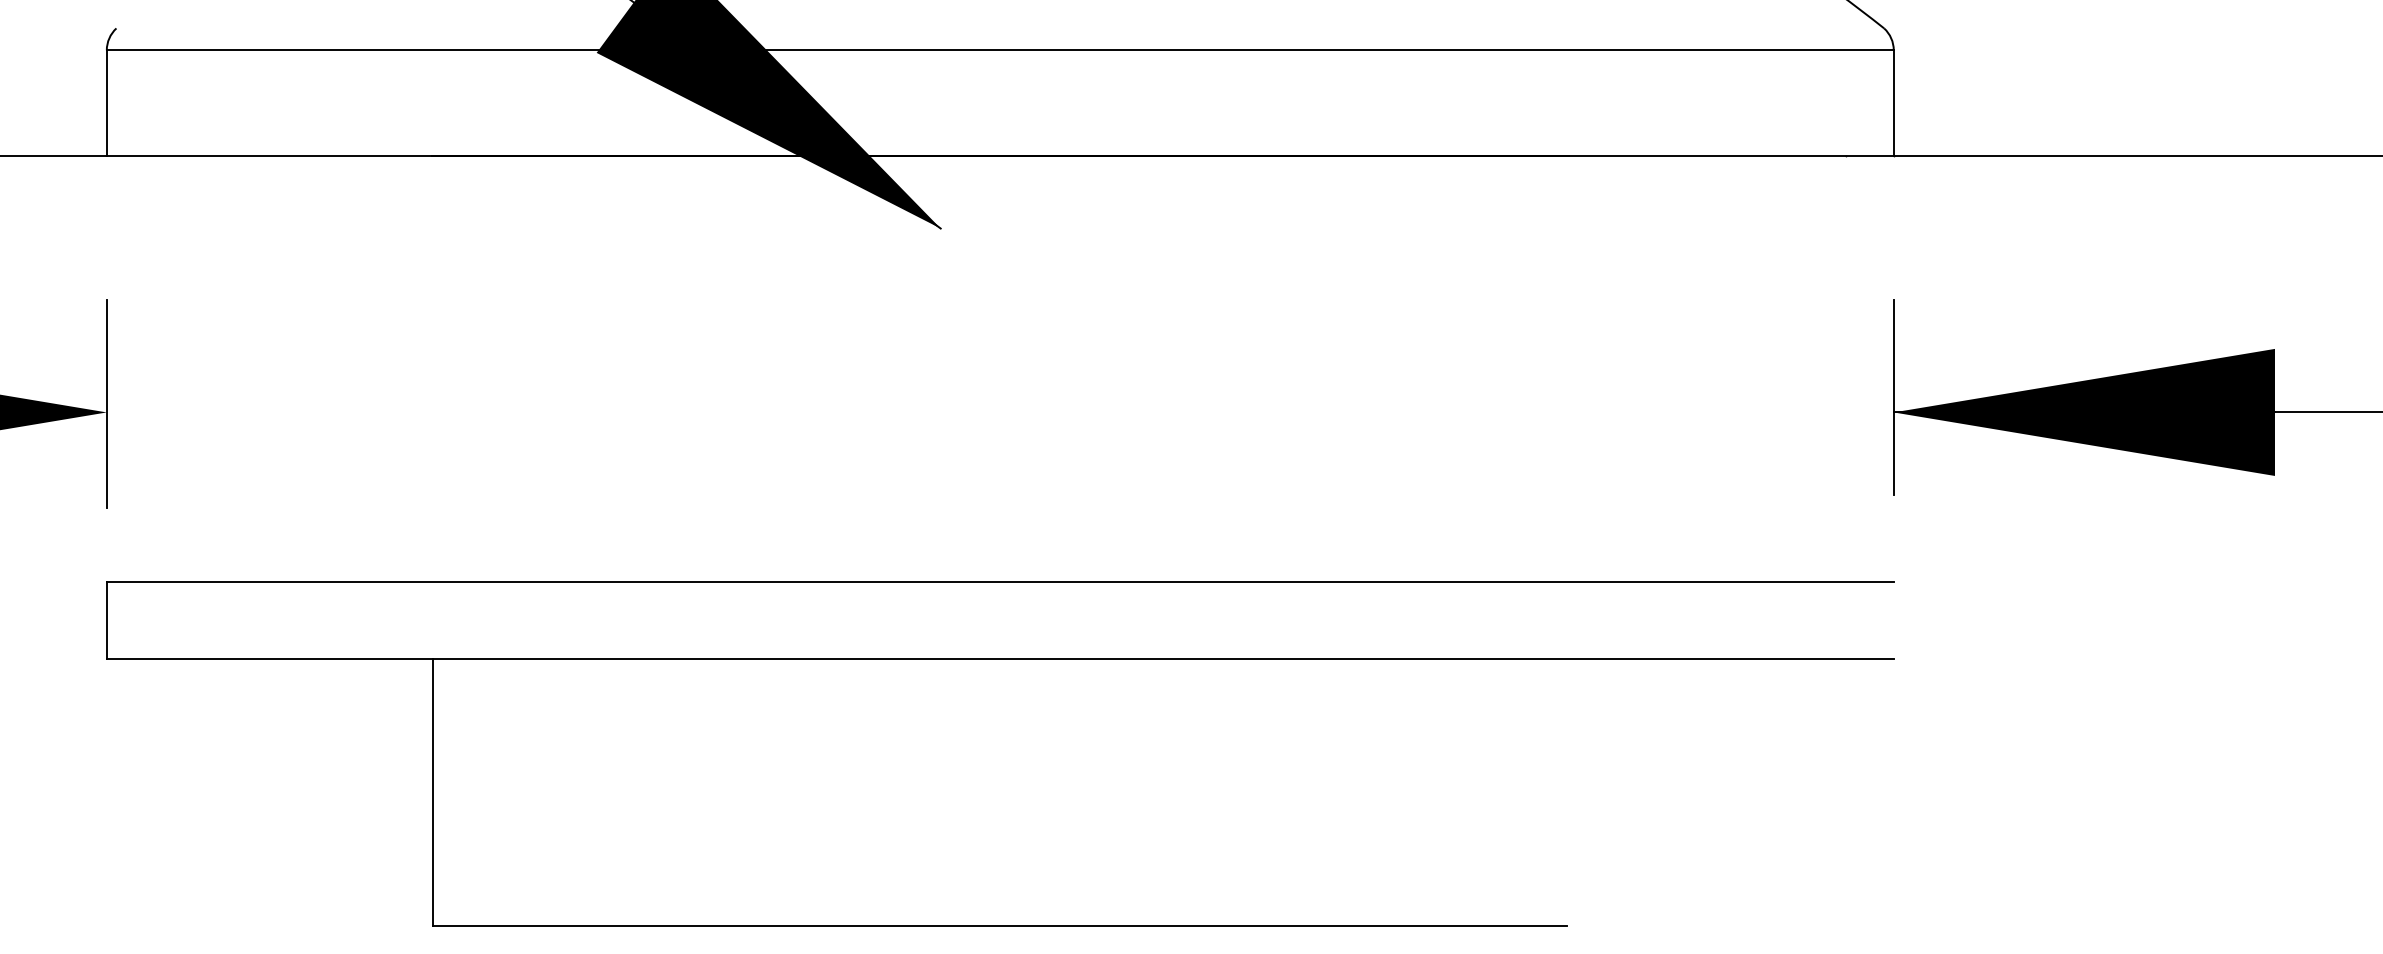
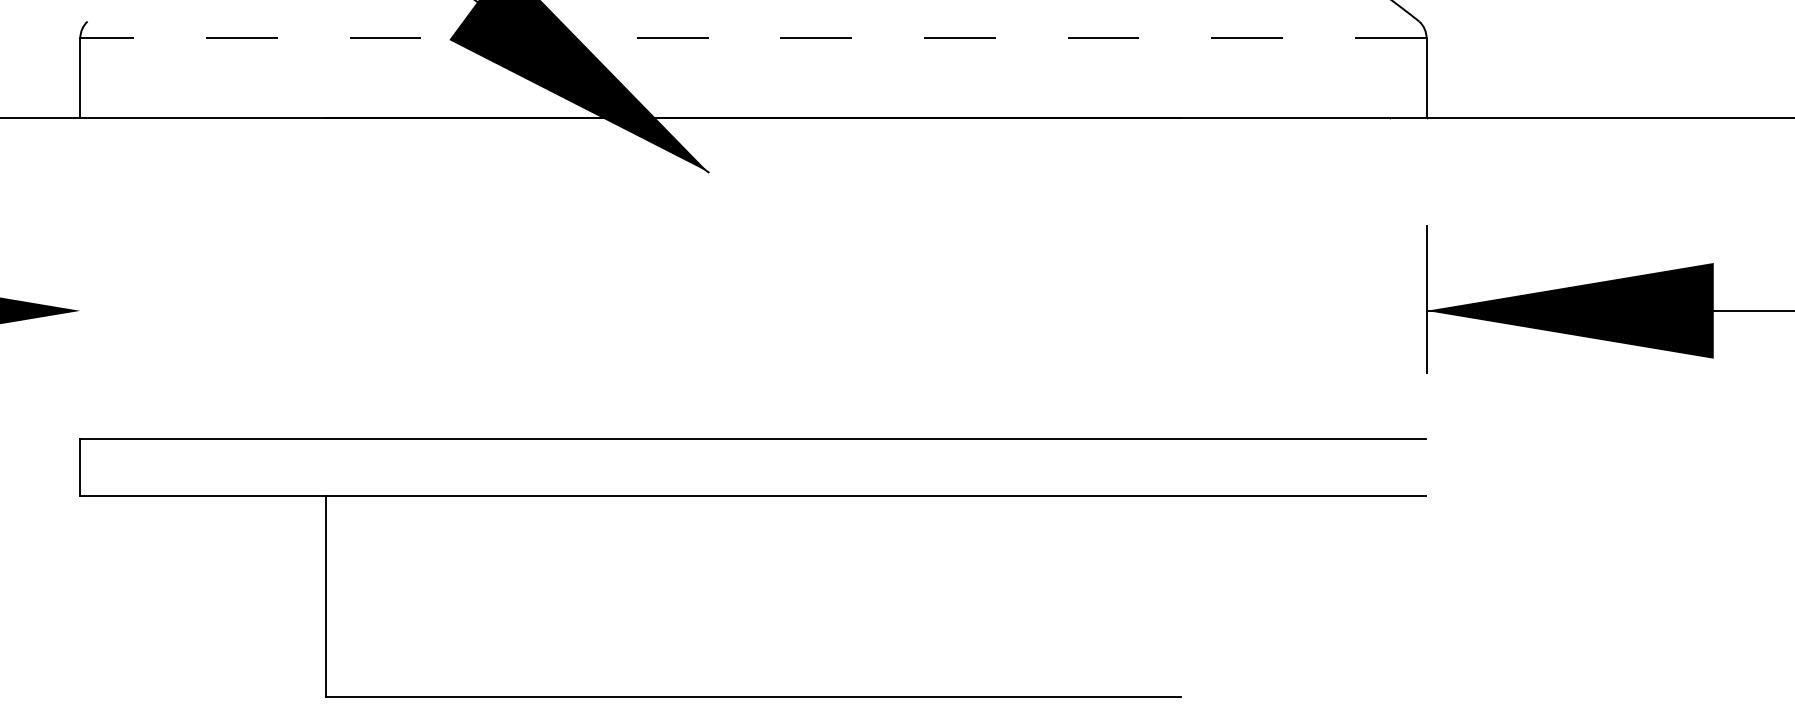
line: (999, 50) -> (752, 38), solid -> dashed
line: (107, 403) -> (80, 304), removed

